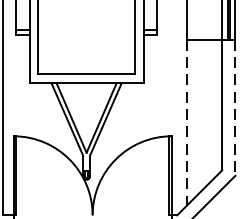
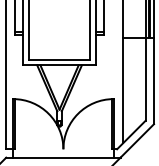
line: (236, 108) -> (154, 81), dashed -> solid
line: (187, 122) -> (123, 90), dashed -> solid

